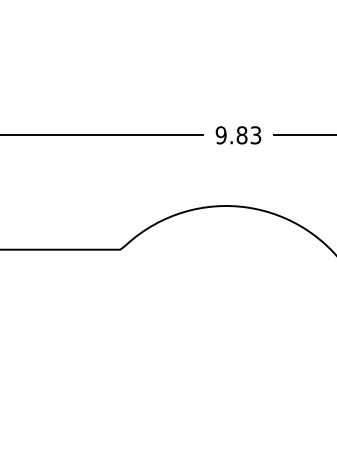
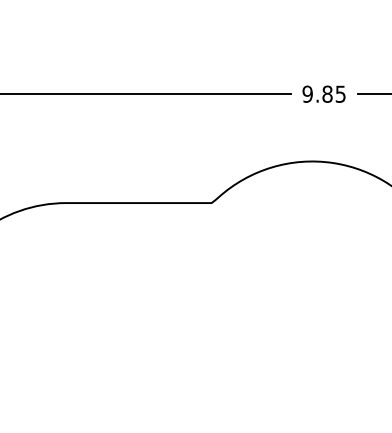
text: (255, 134) -> (340, 93), 9.83 -> 9.85

